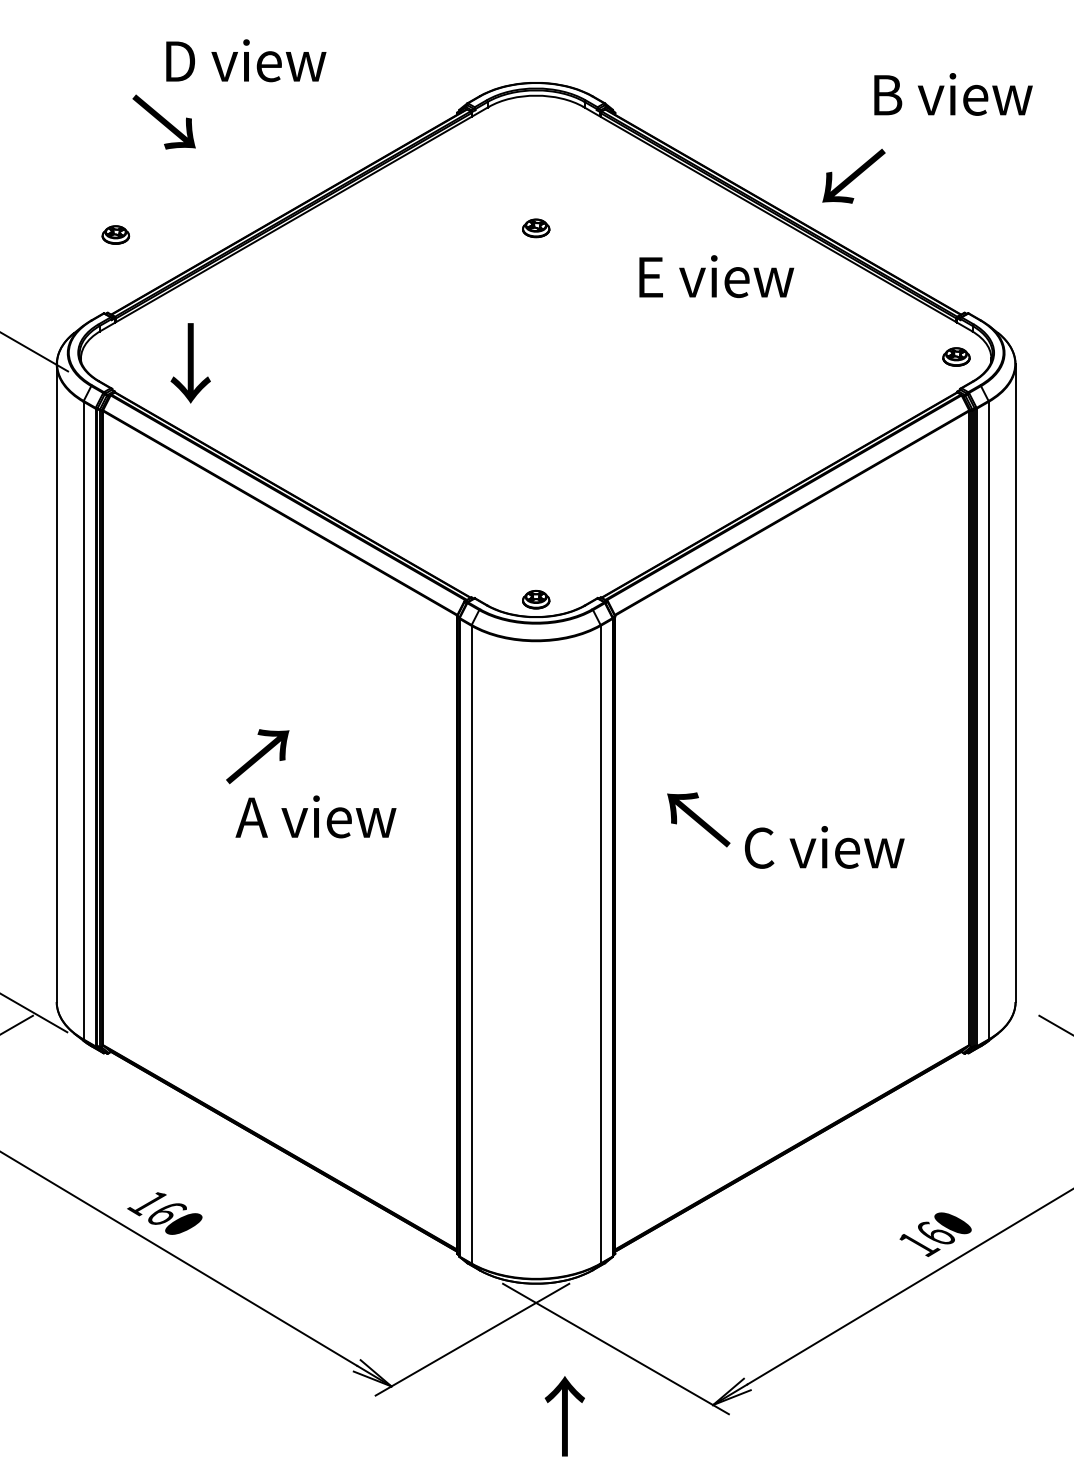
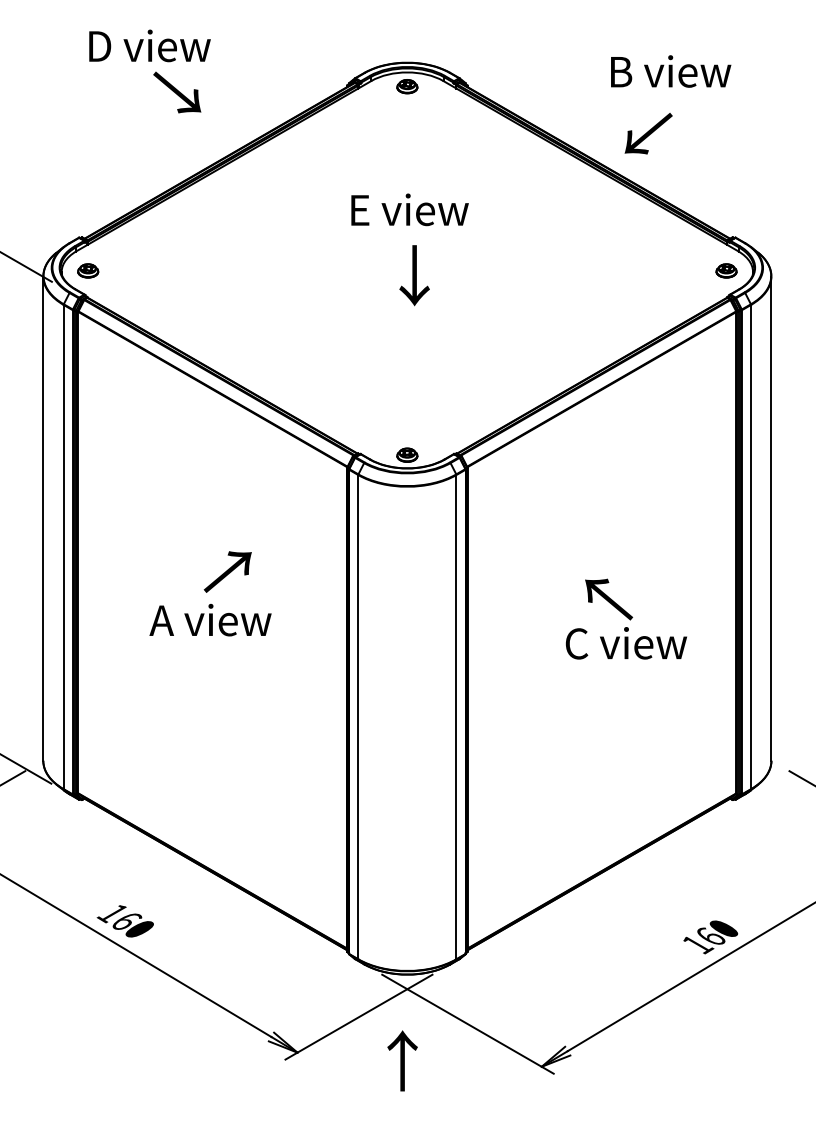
text: (246, 60) -> (150, 45), moved
text: (953, 94) -> (671, 71), moved
text: (163, 121) -> (176, 92), moved
part: (536, 228) -> (407, 86), moved
part: (115, 234) -> (87, 270), moved
text: (716, 276) -> (409, 209), moved
text: (190, 363) -> (414, 275), moved
text: (257, 756) -> (227, 571), moved
text: (315, 816) -> (210, 619), moved
text: (698, 819) -> (608, 599), moved
text: (564, 1416) -> (402, 1061), moved

